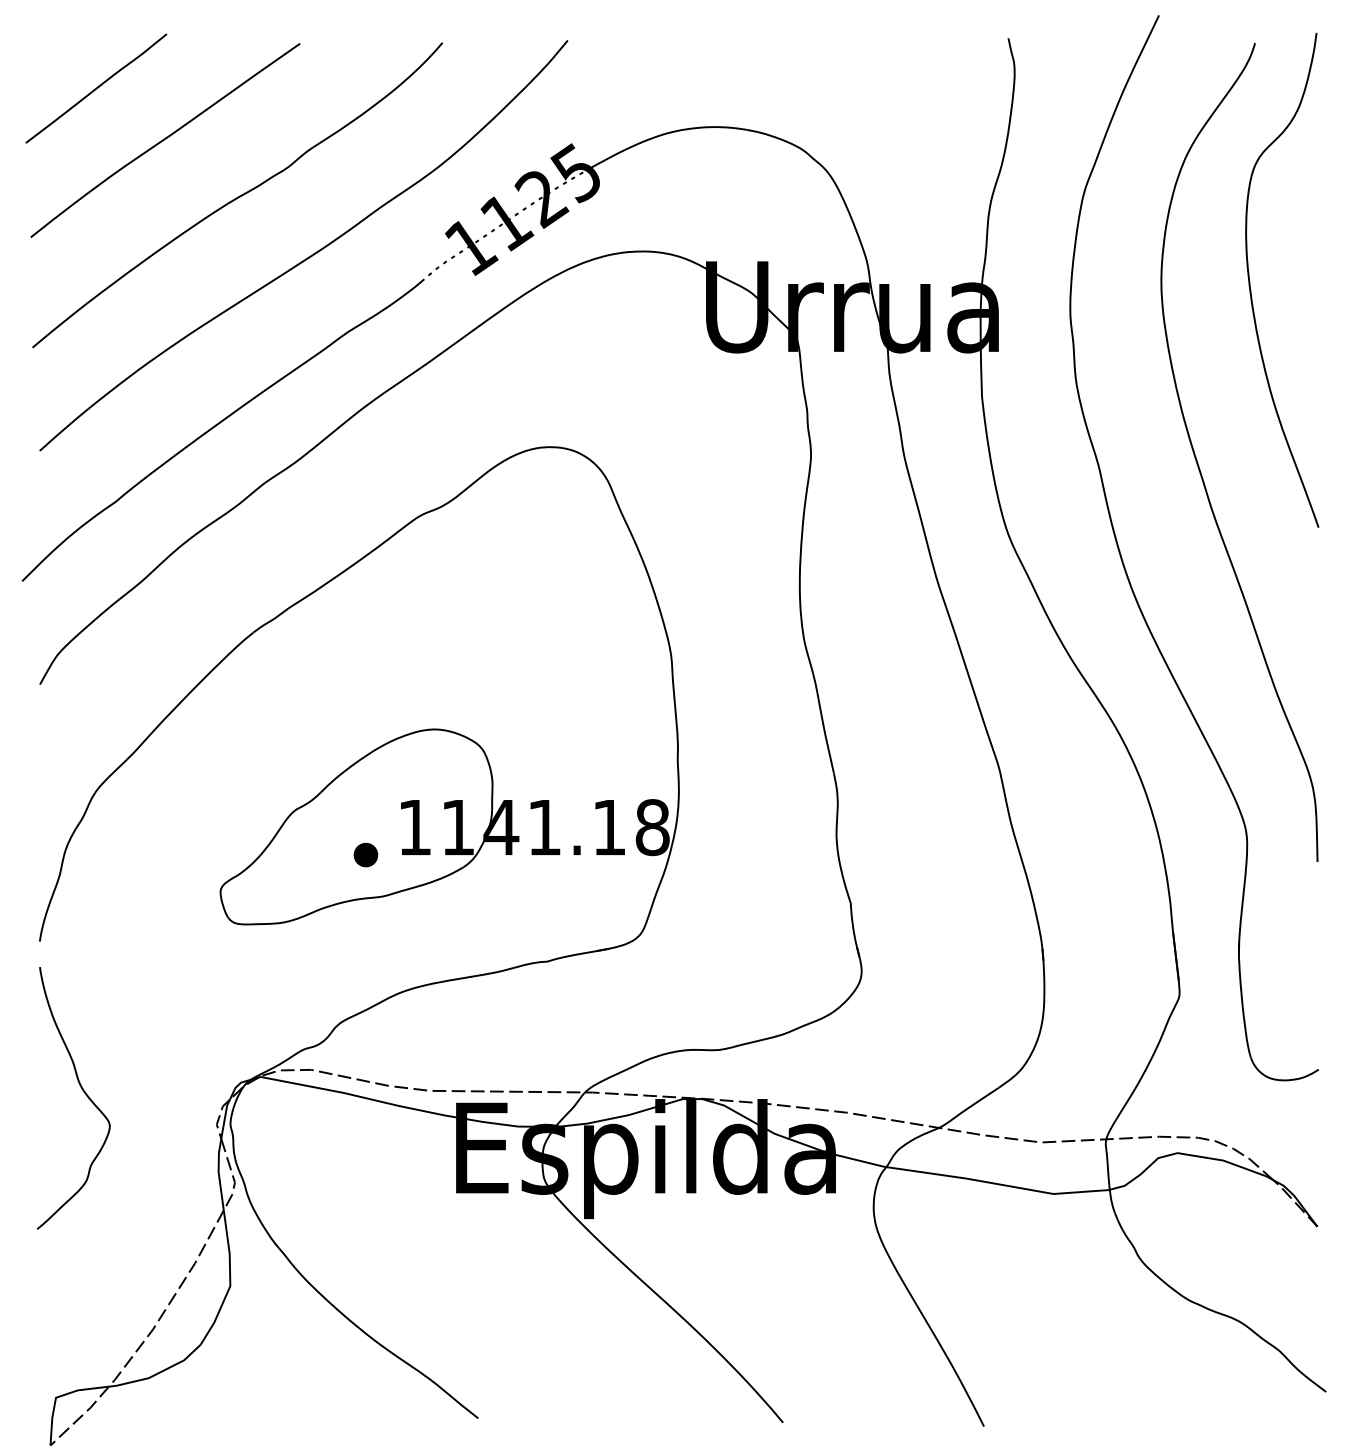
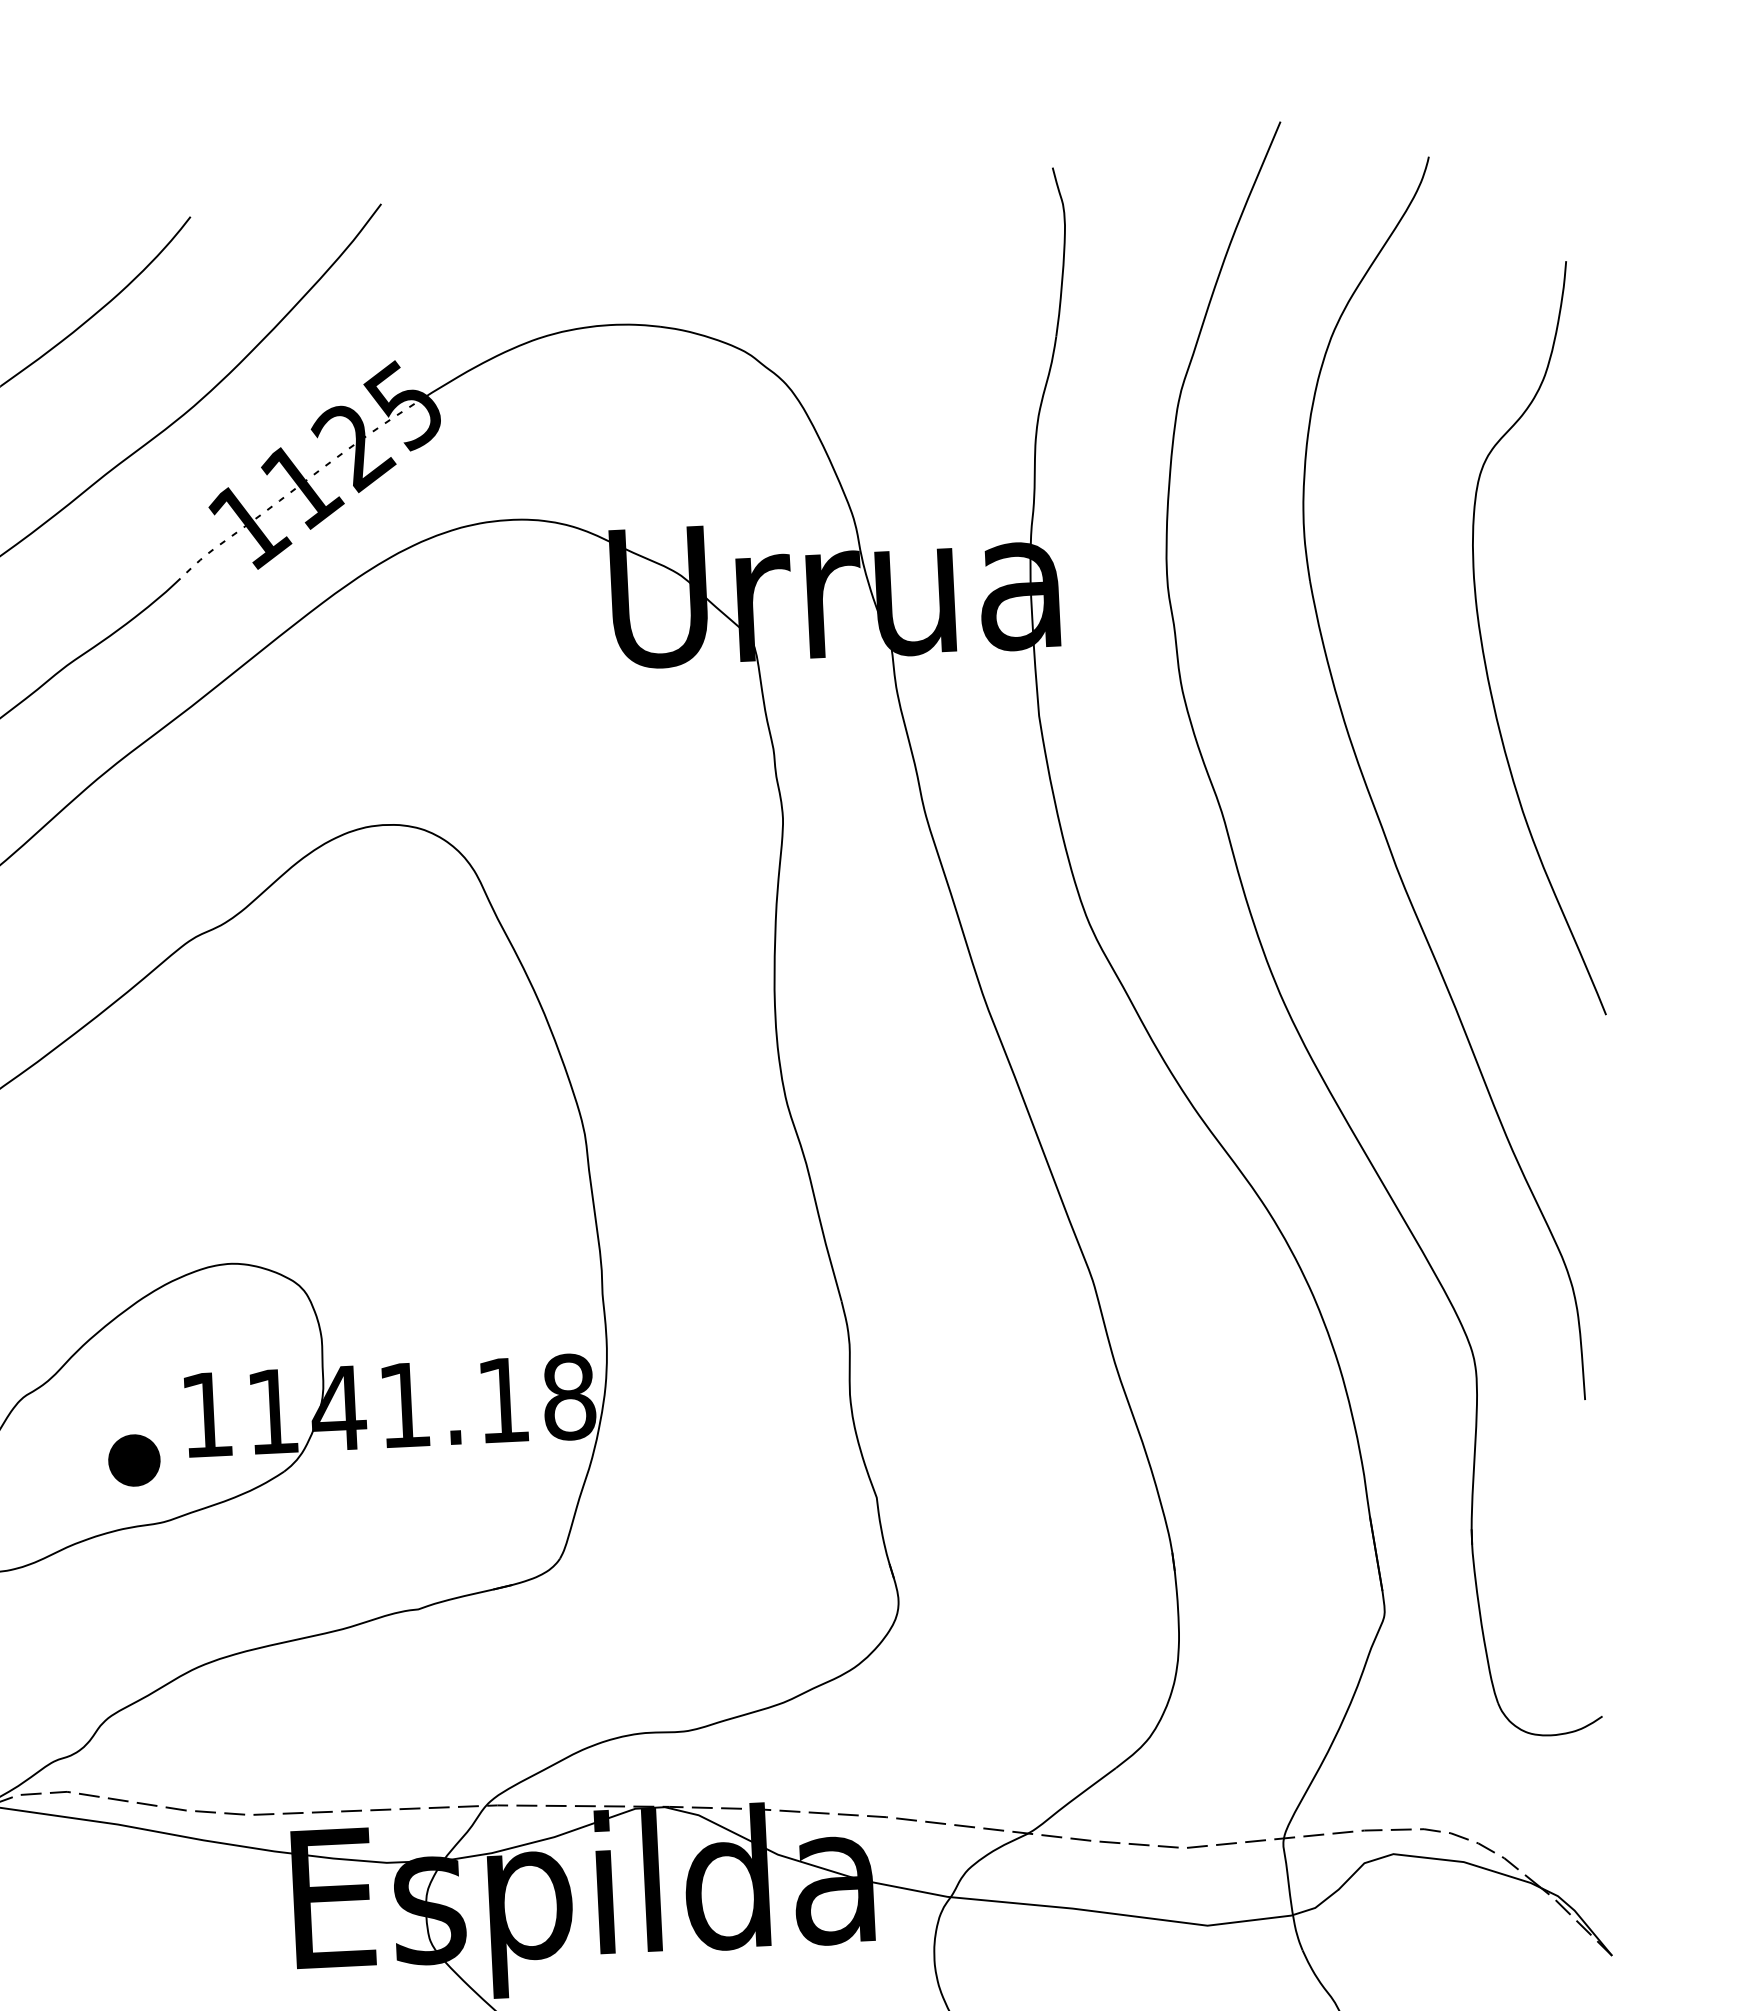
curve: (1250, 281) -> (1483, 645), moved
part: (365, 854) -> (133, 1459), size x1.4

